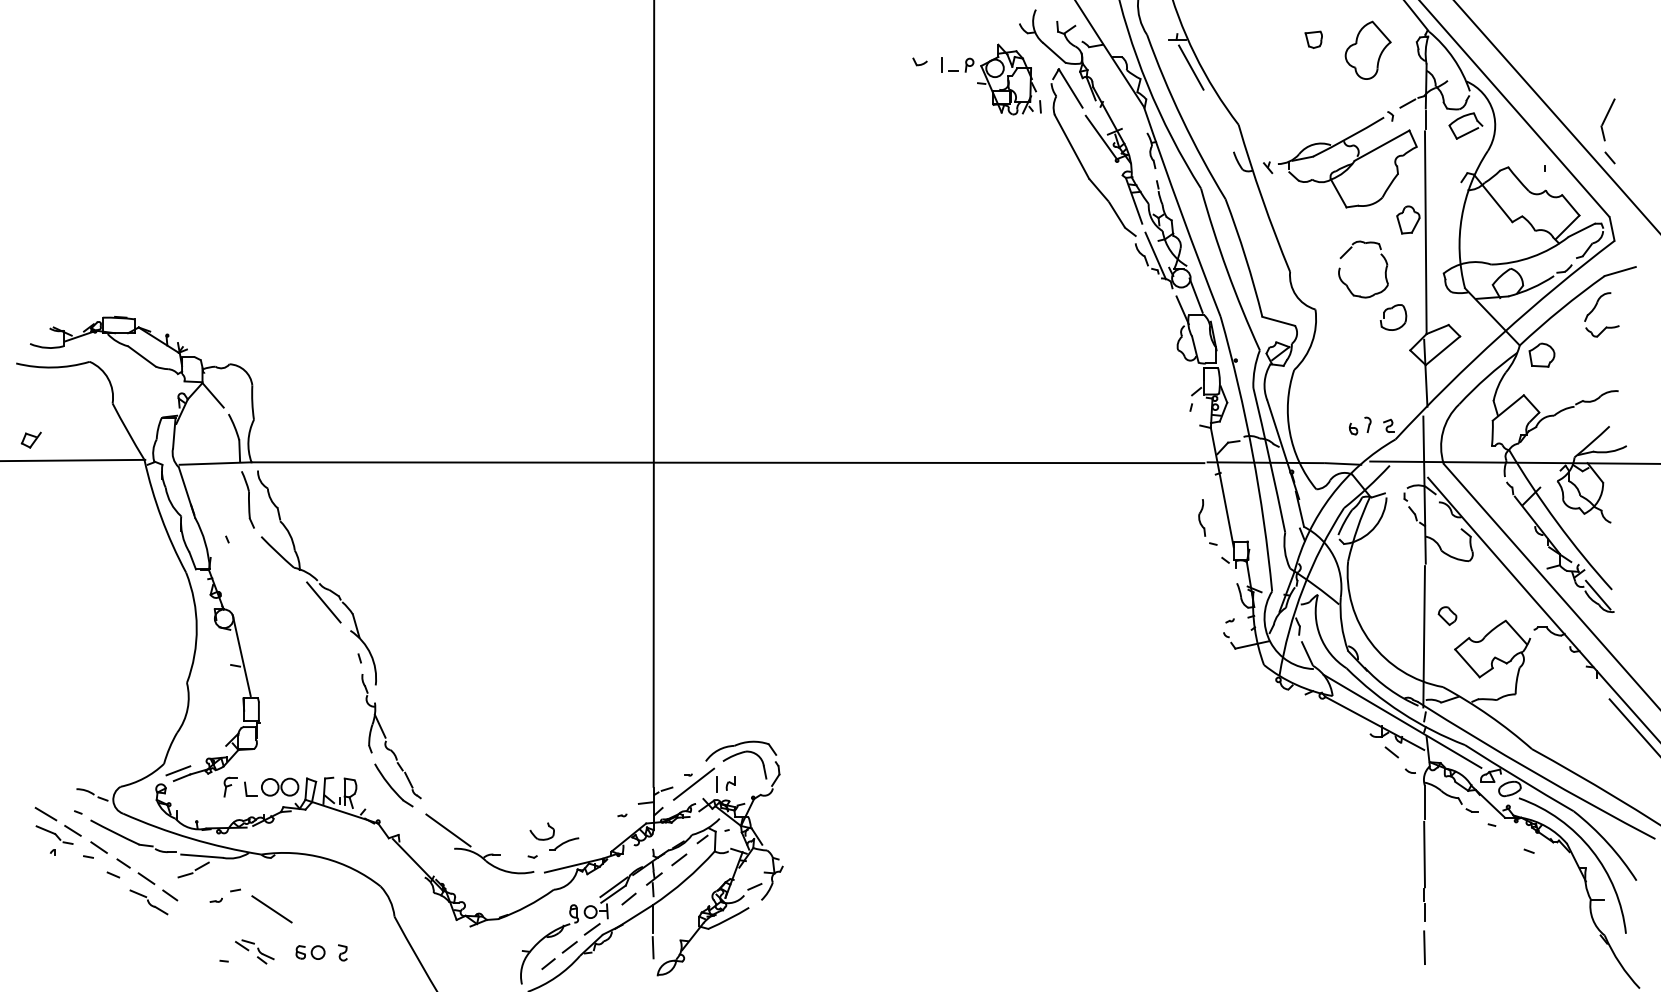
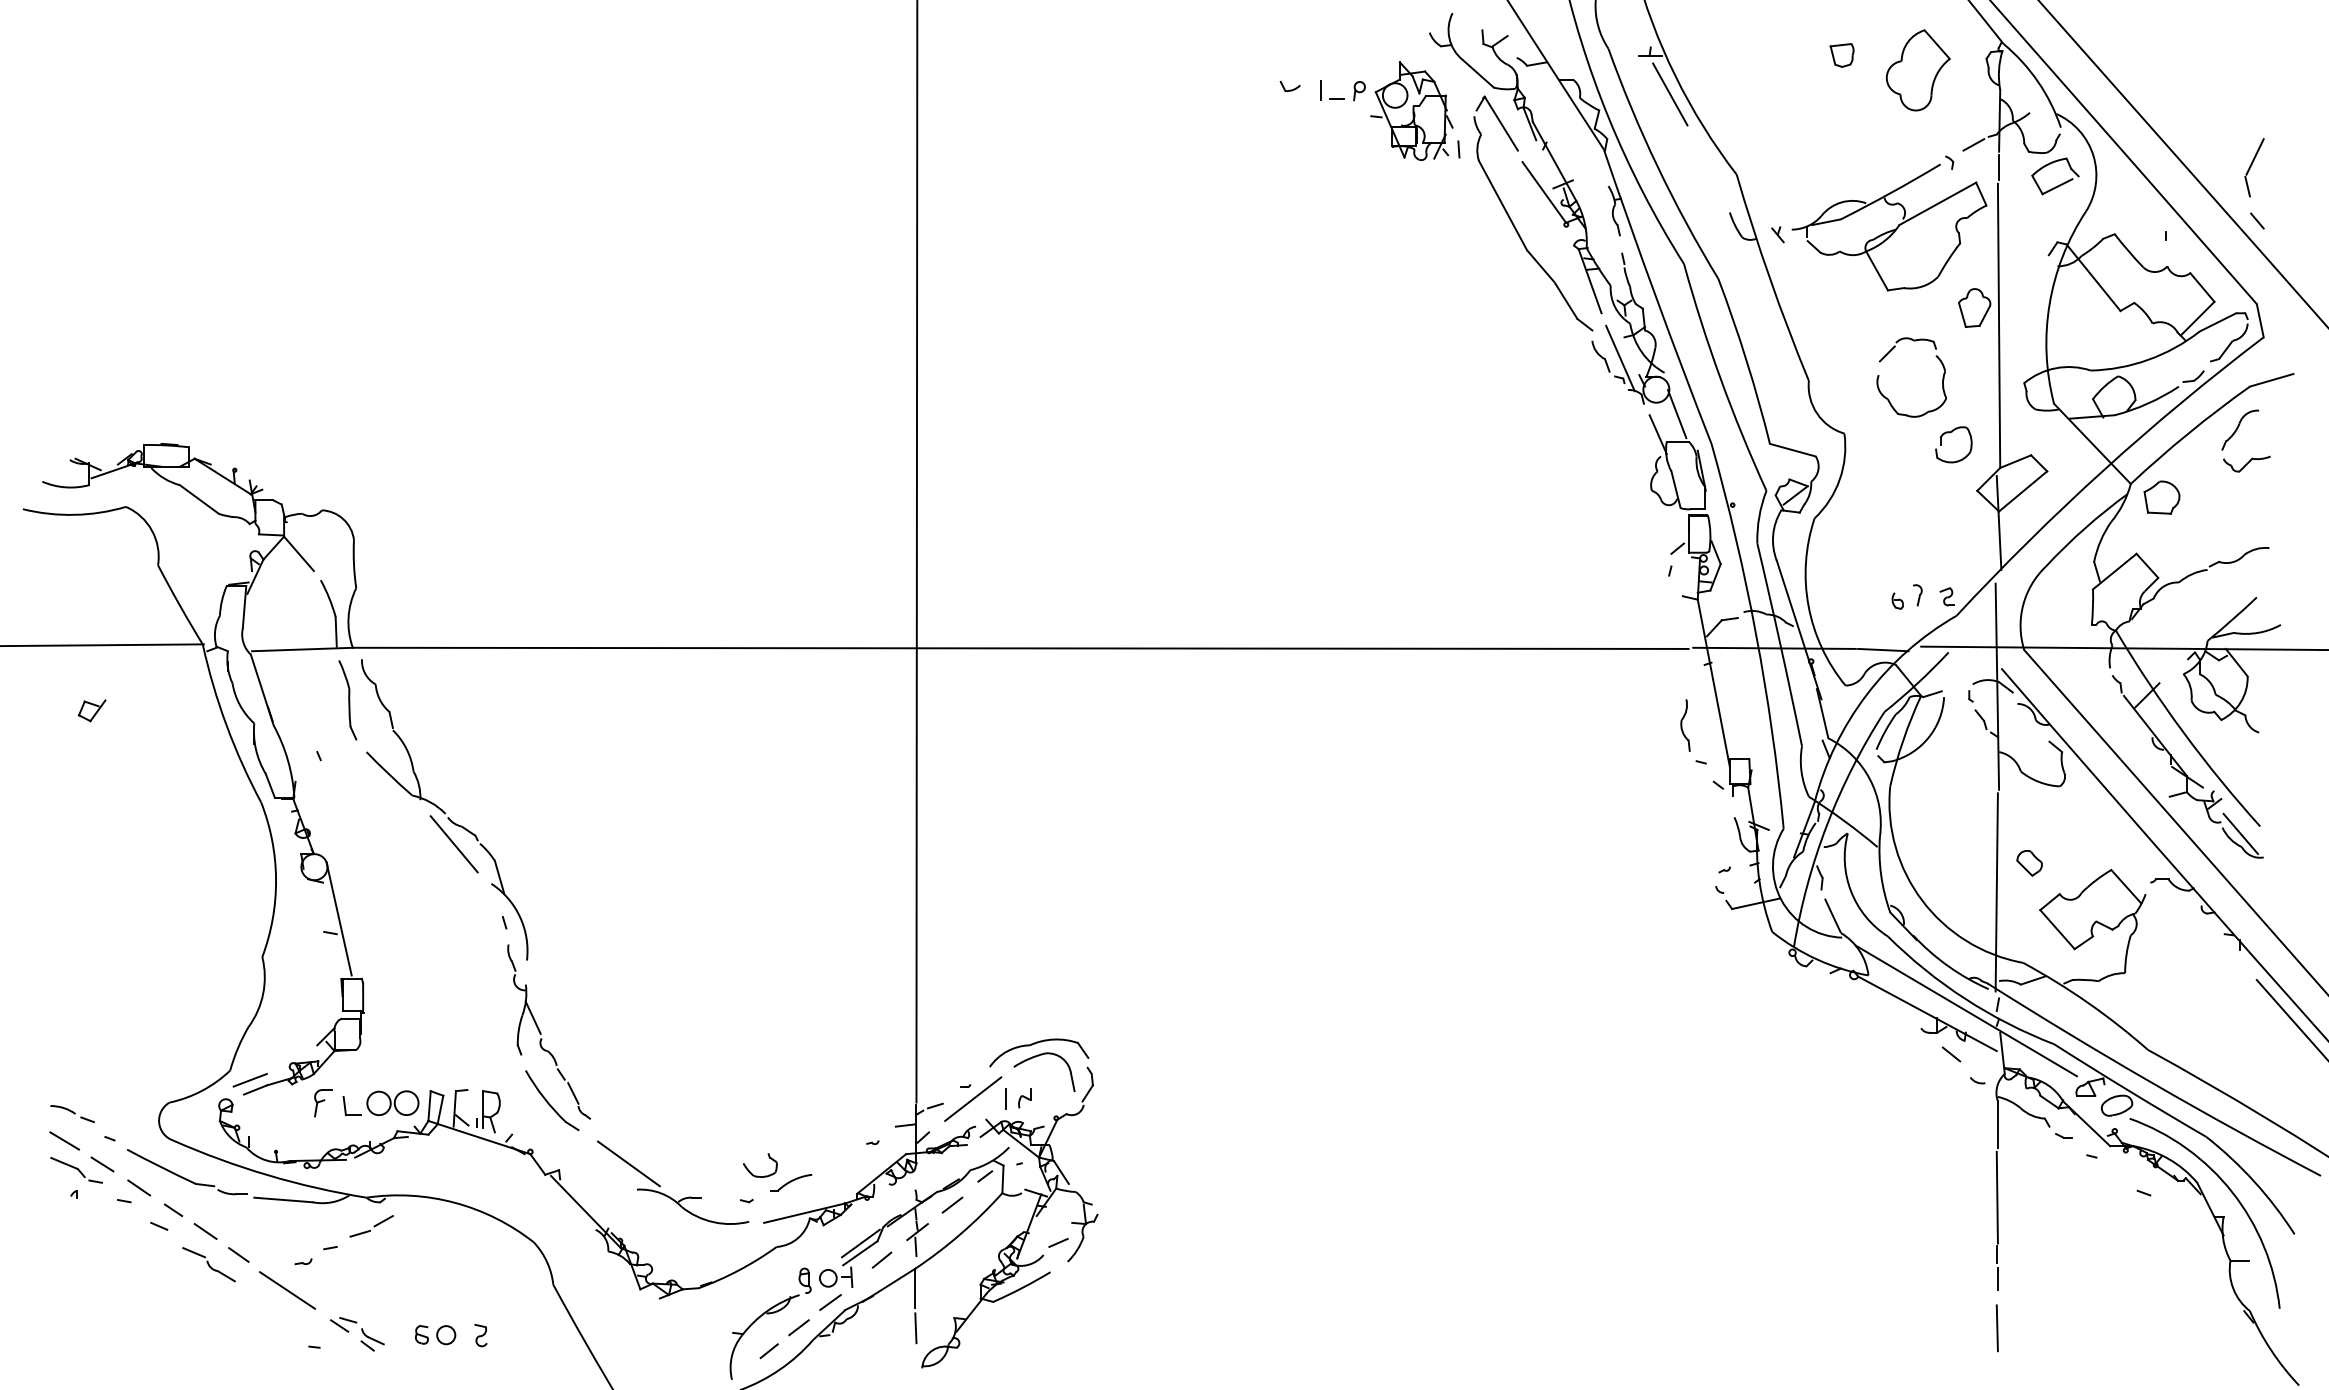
part: (30, 440) -> (91, 710), moved
part: (92, 795) -> (72, 1114), moved
part: (193, 870) -> (371, 1226), moved
line: (271, 909) -> (287, 1290), moved

